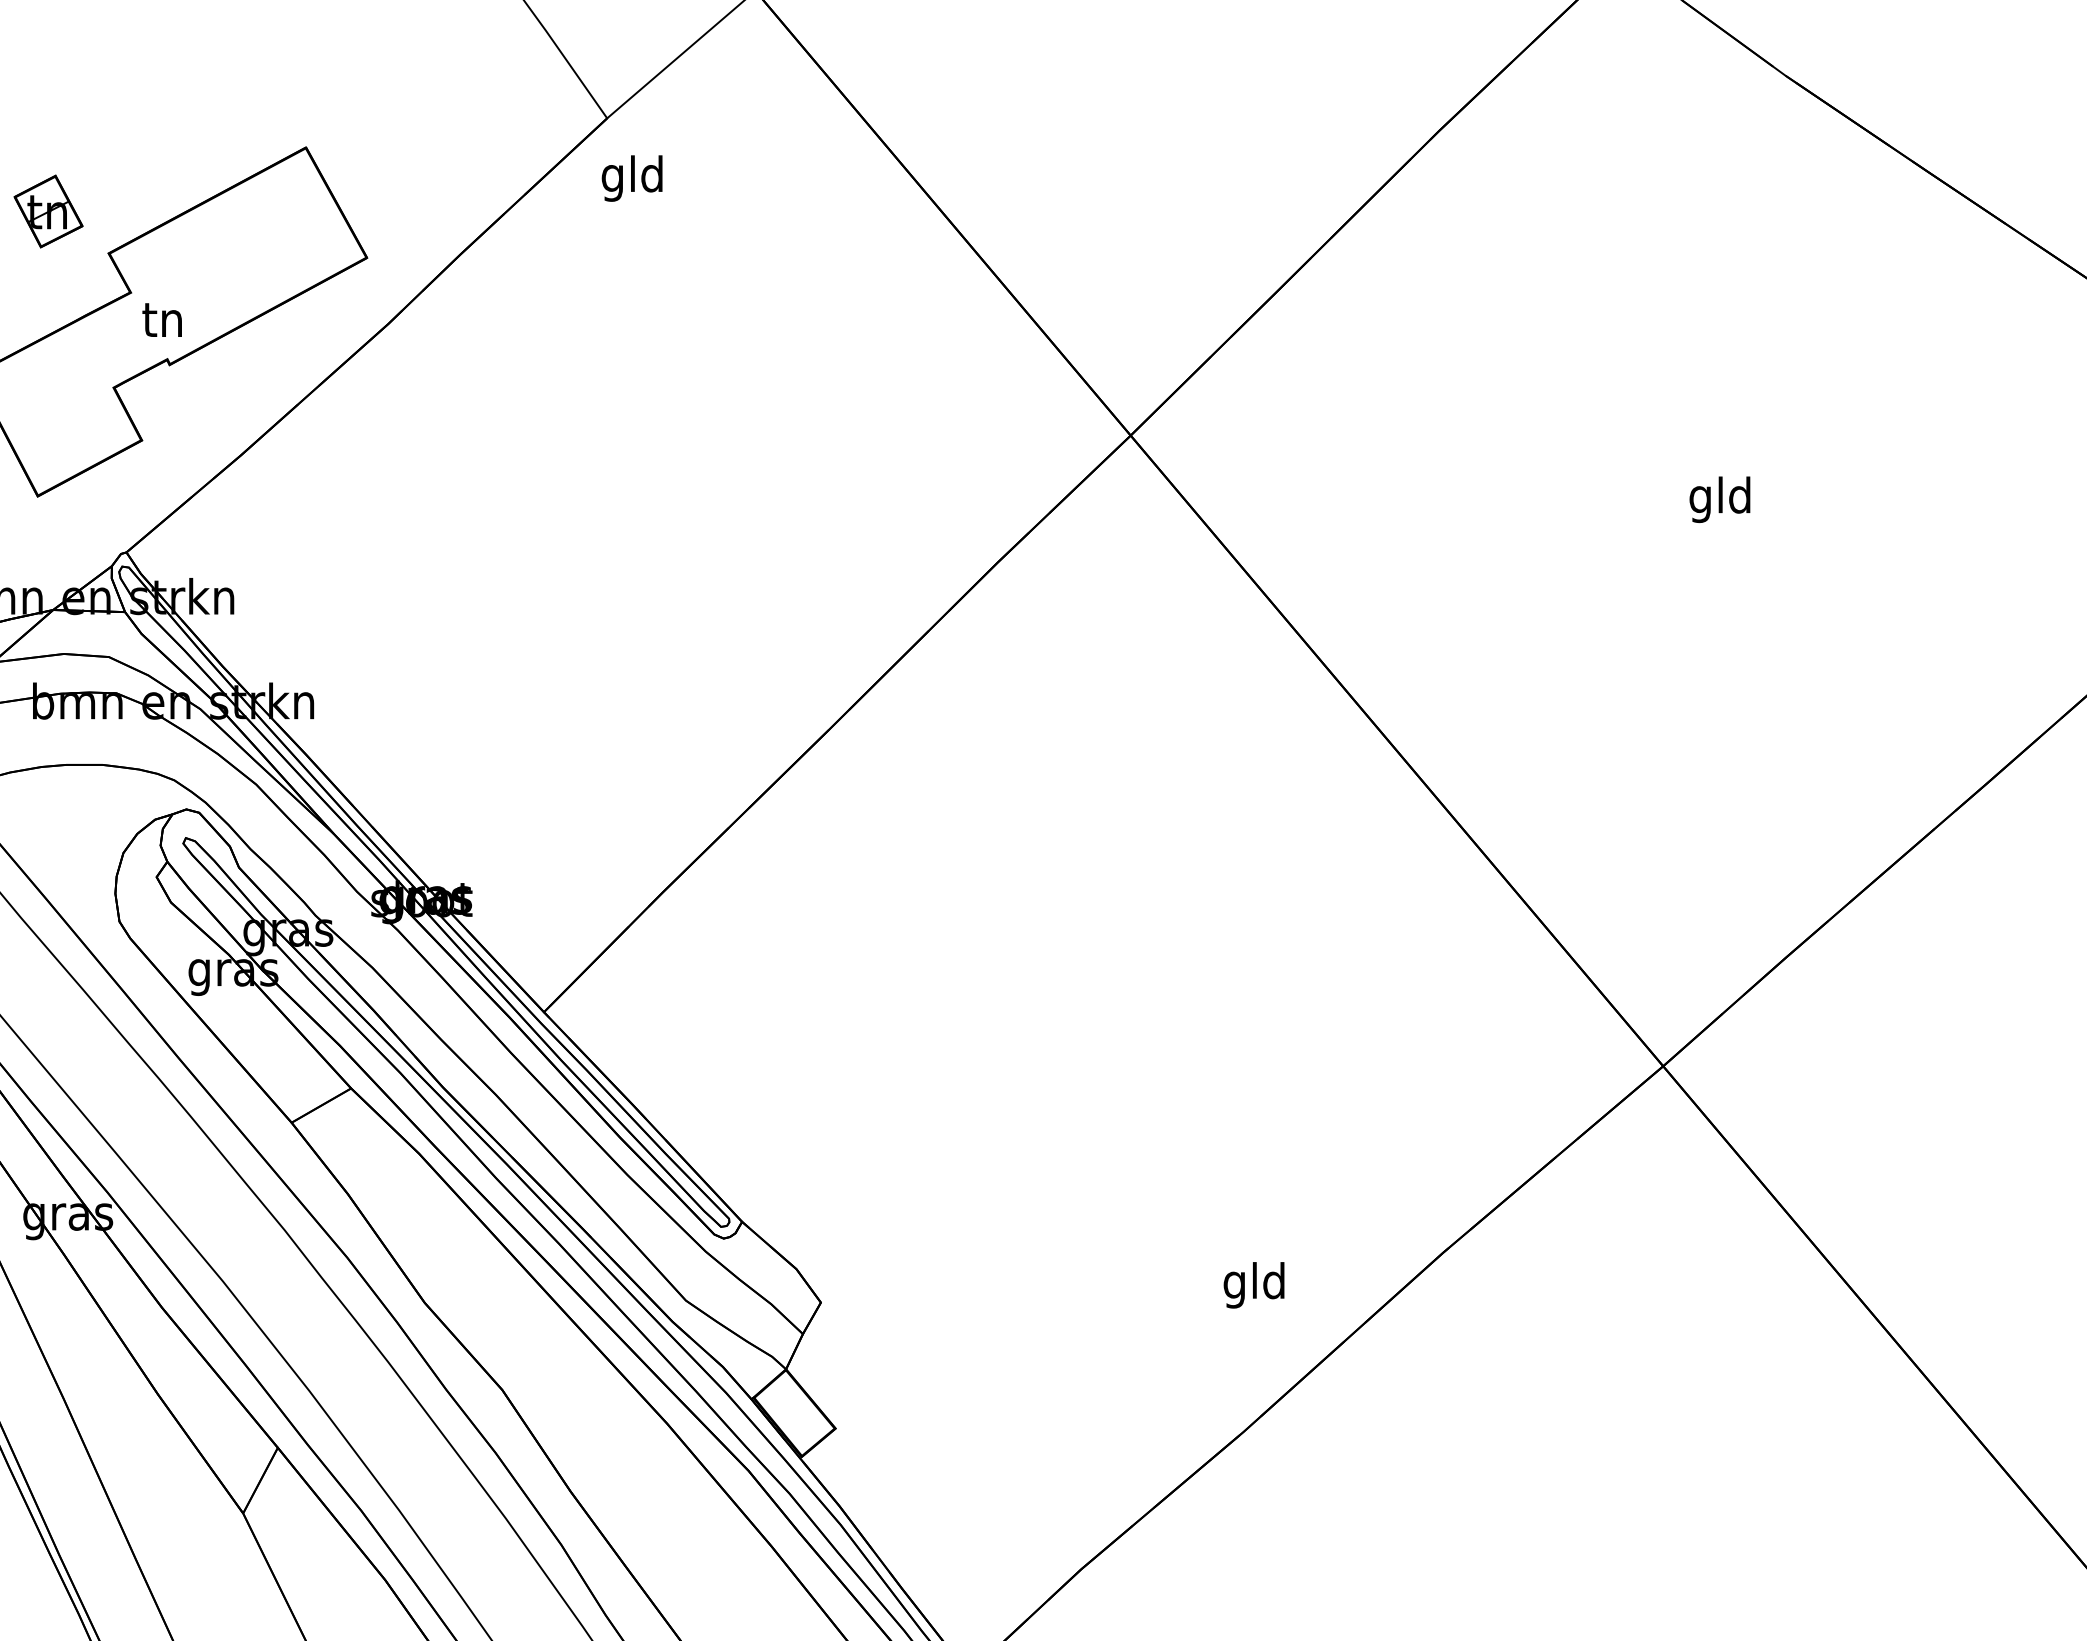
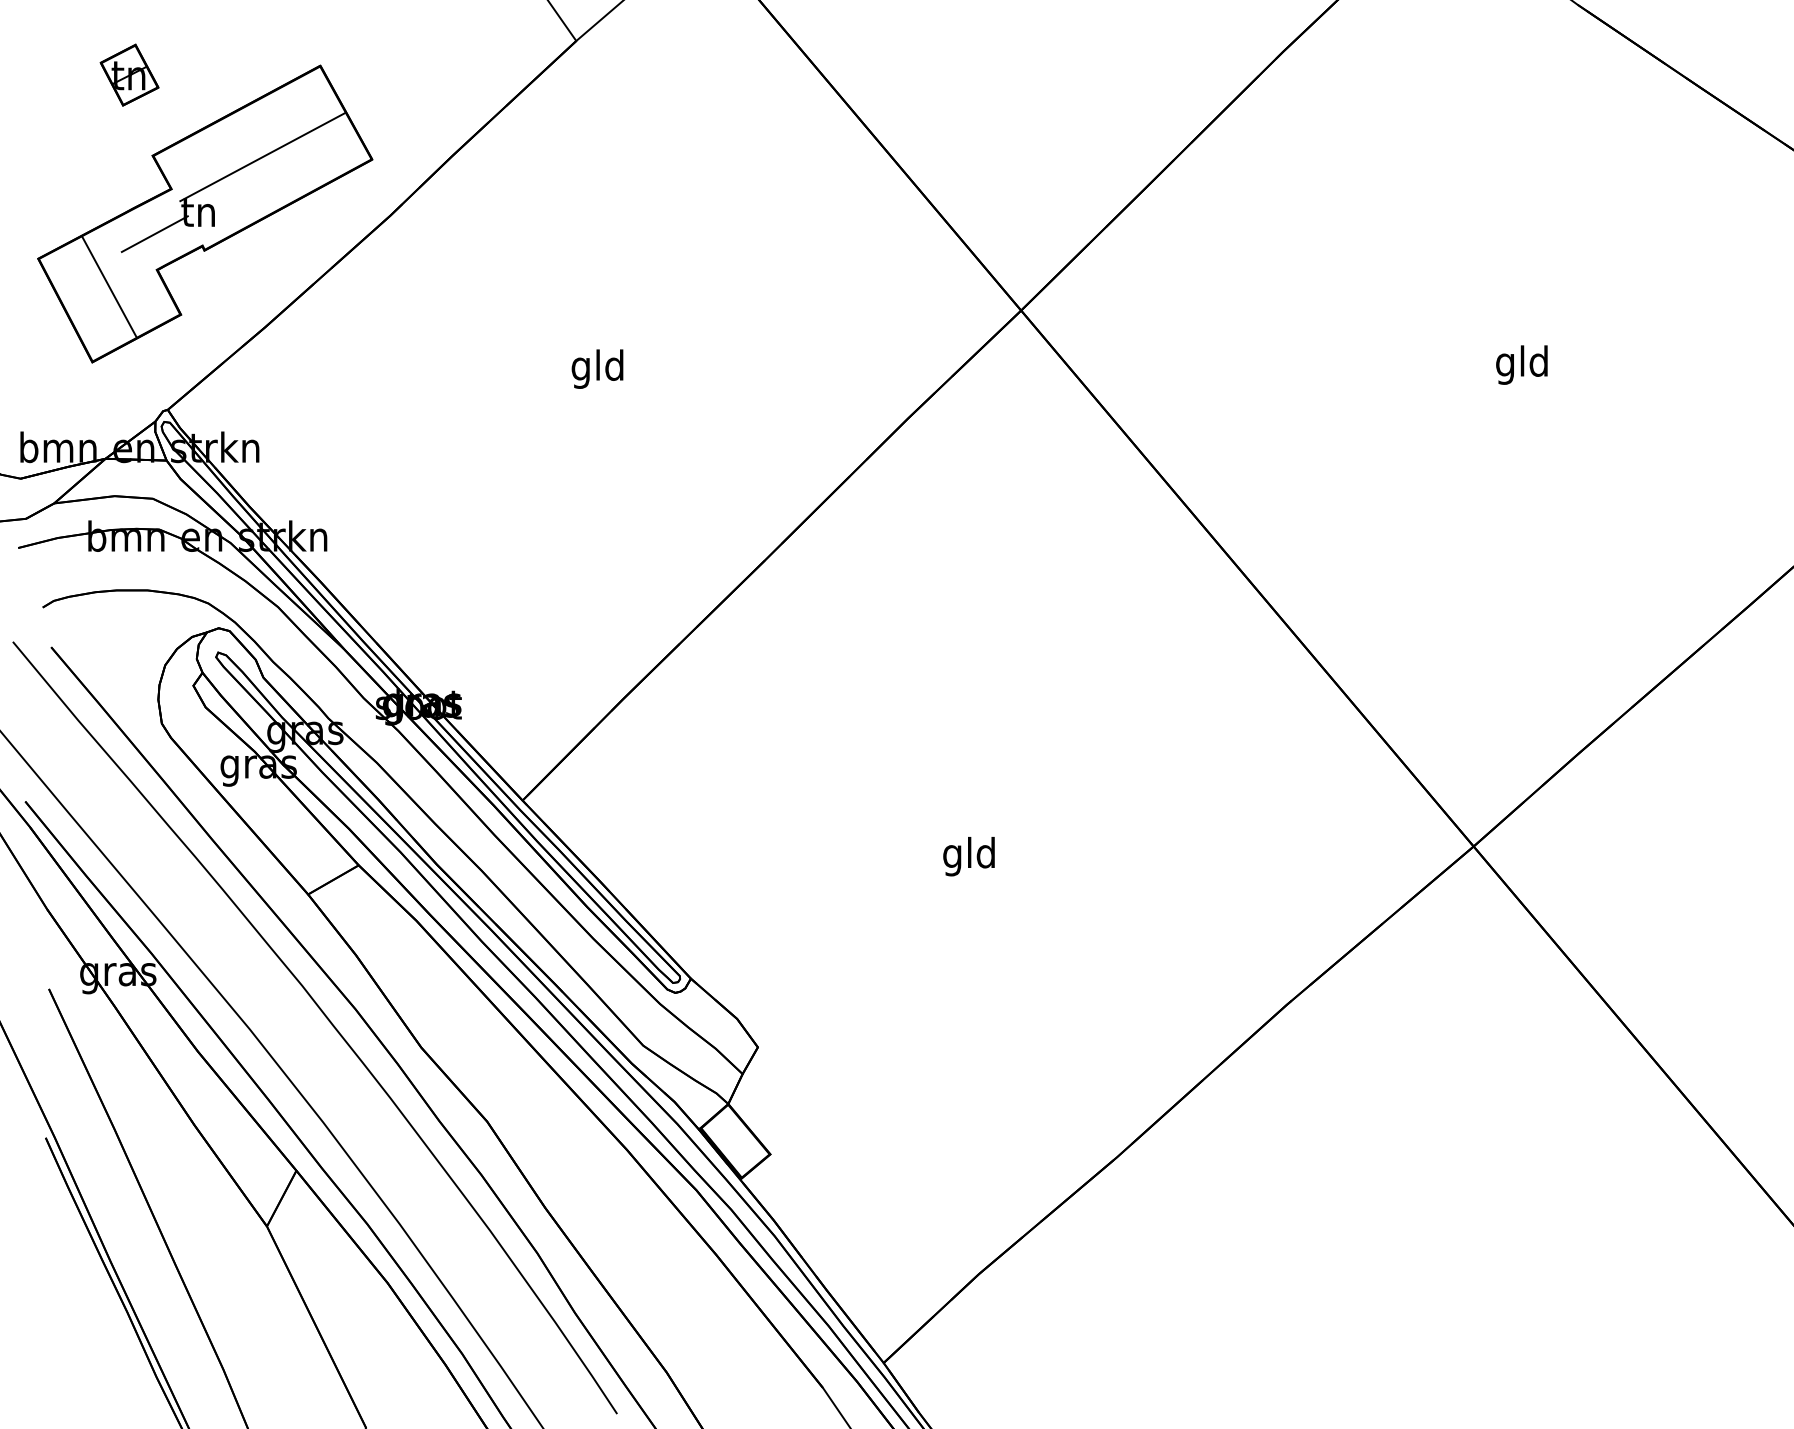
text: (632, 177) -> (597, 368), moved
part: (48, 210) -> (129, 74), moved
line: (237, 255) -> (262, 157), added
line: (110, 344) -> (154, 233), added
line: (57, 407) -> (109, 286), added
text: (1253, 1285) -> (968, 856), moved

